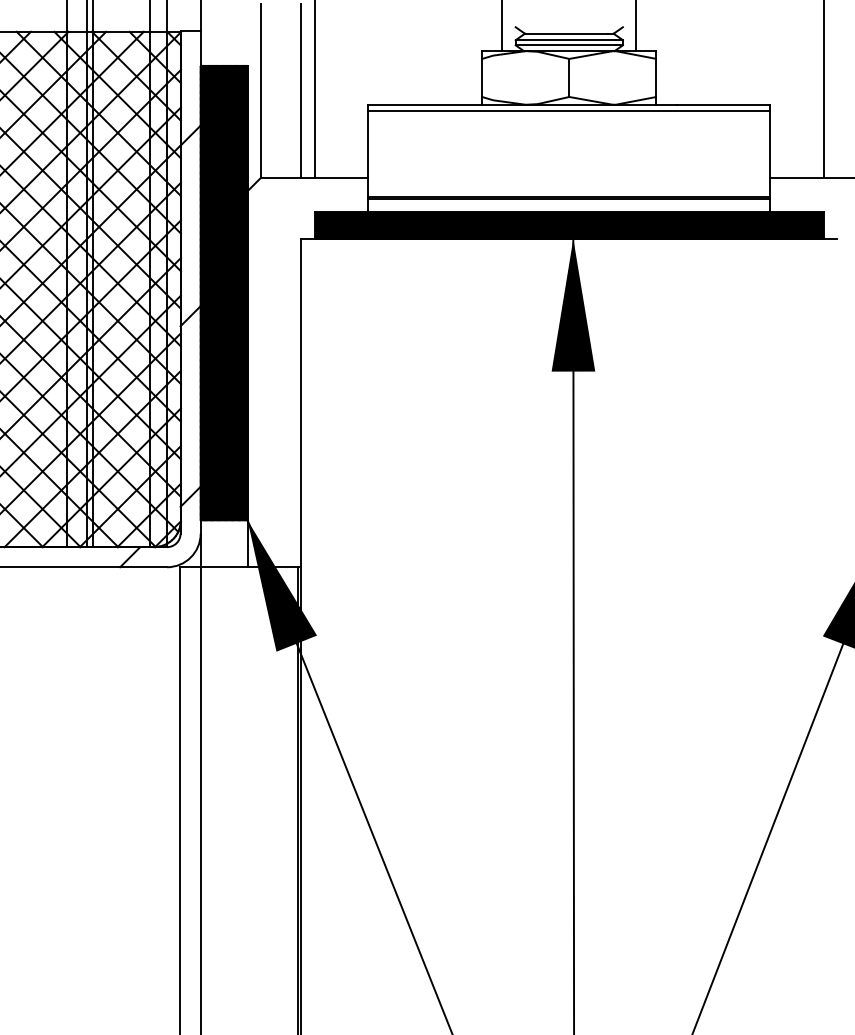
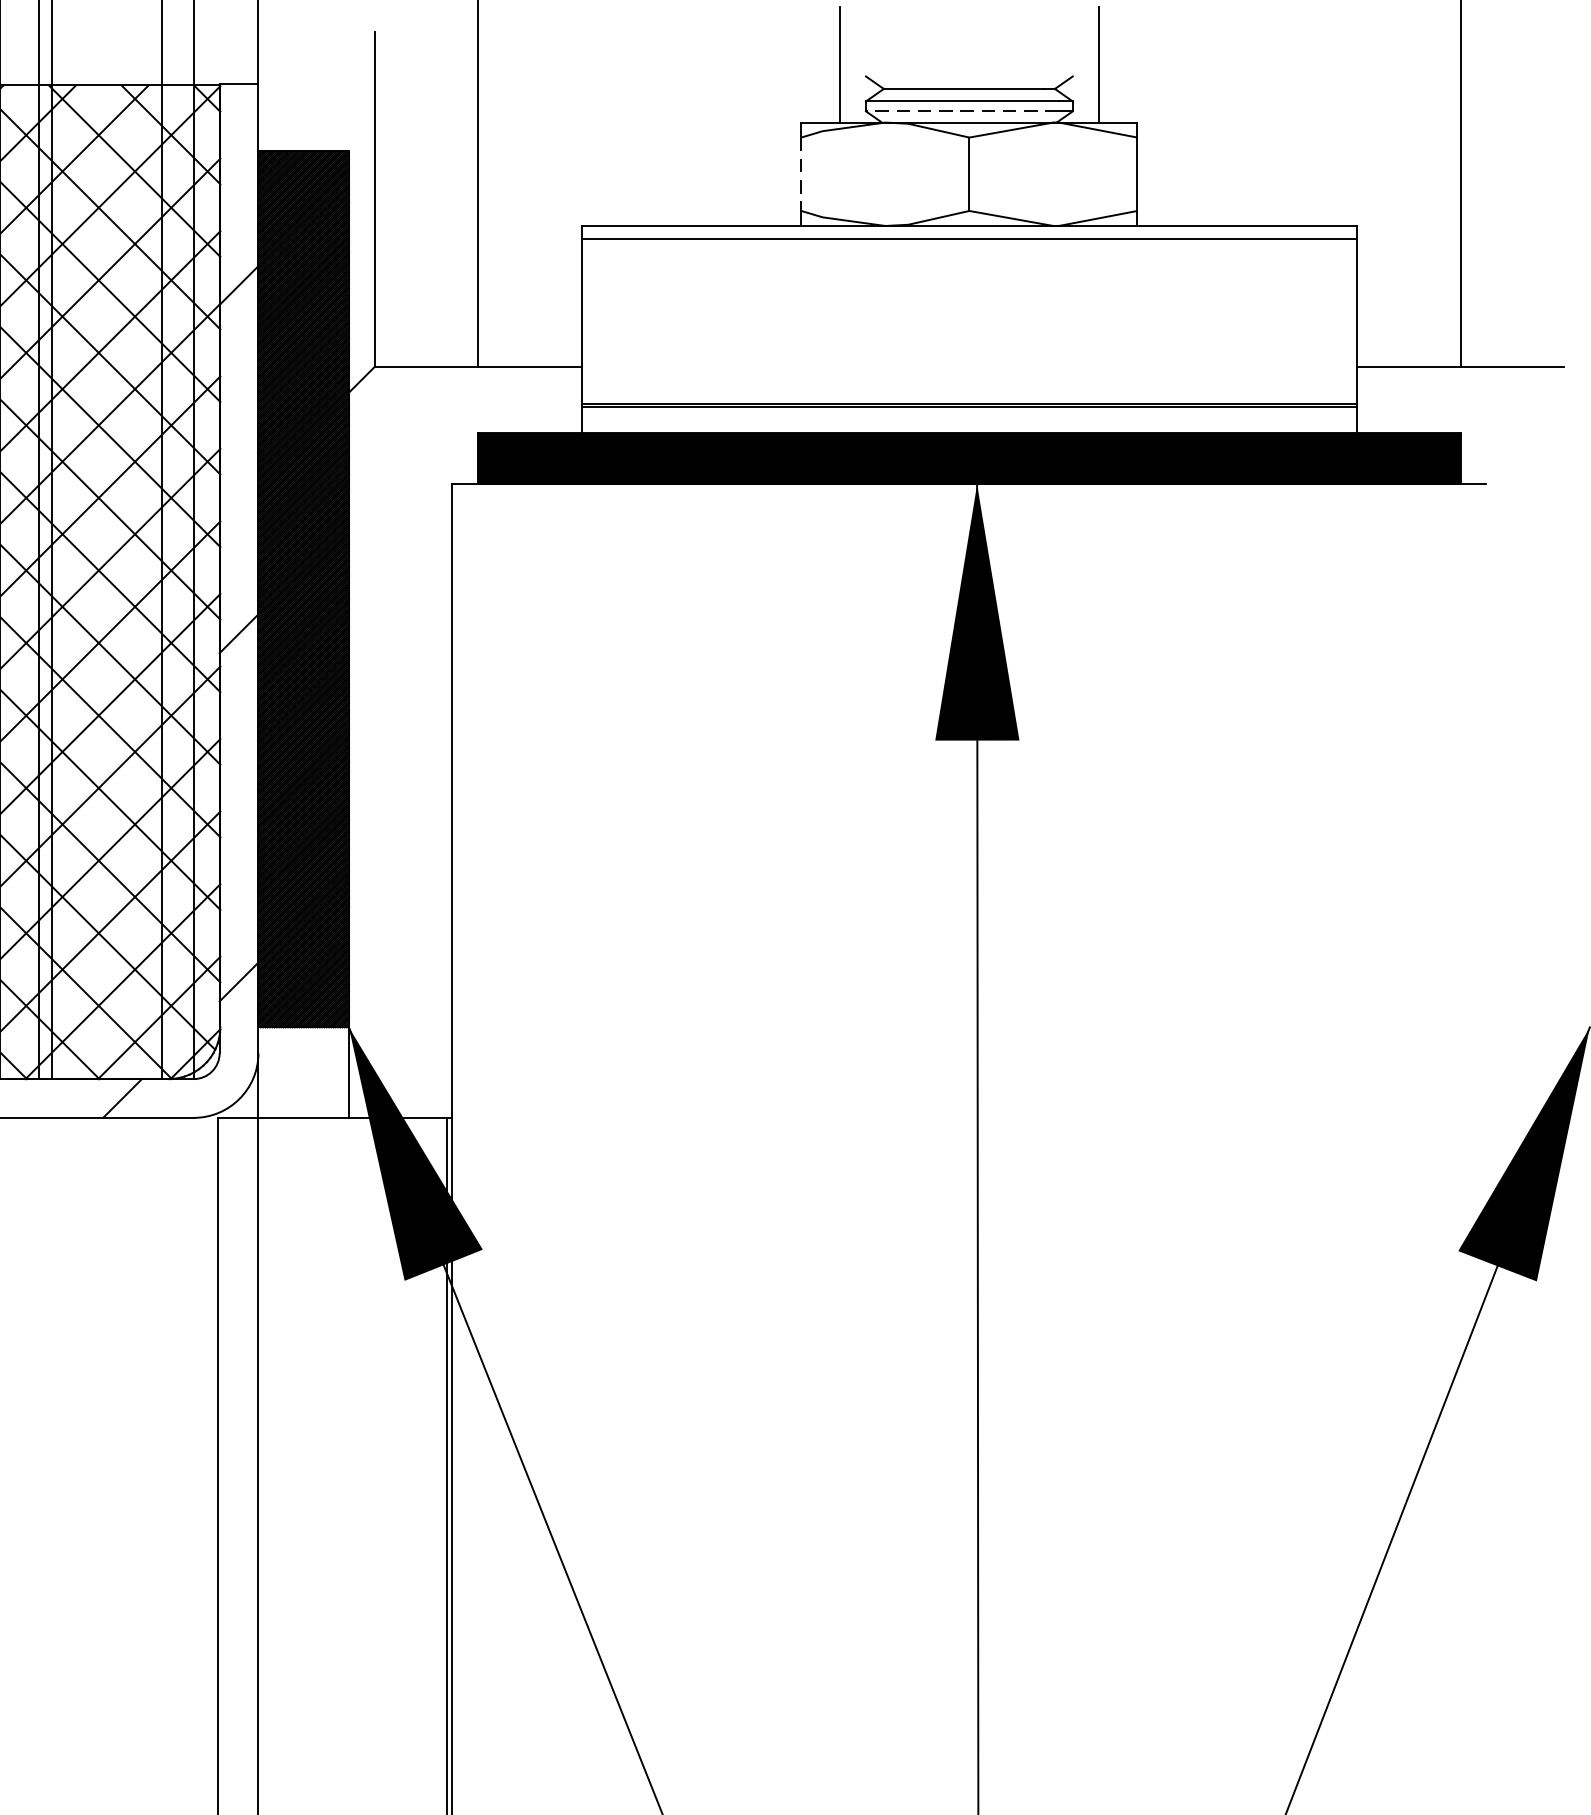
line: (565, 45) -> (962, 111), solid -> dashed
line: (482, 78) -> (801, 175), solid -> dashed
line: (301, 90) -> (452, 198), removed

